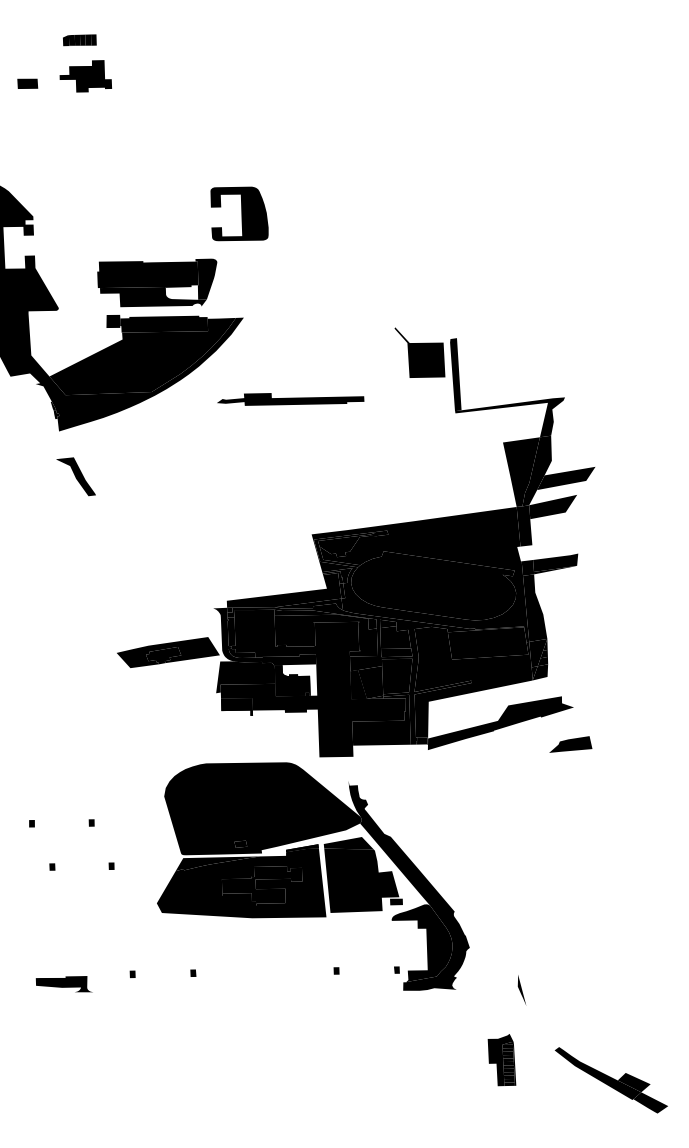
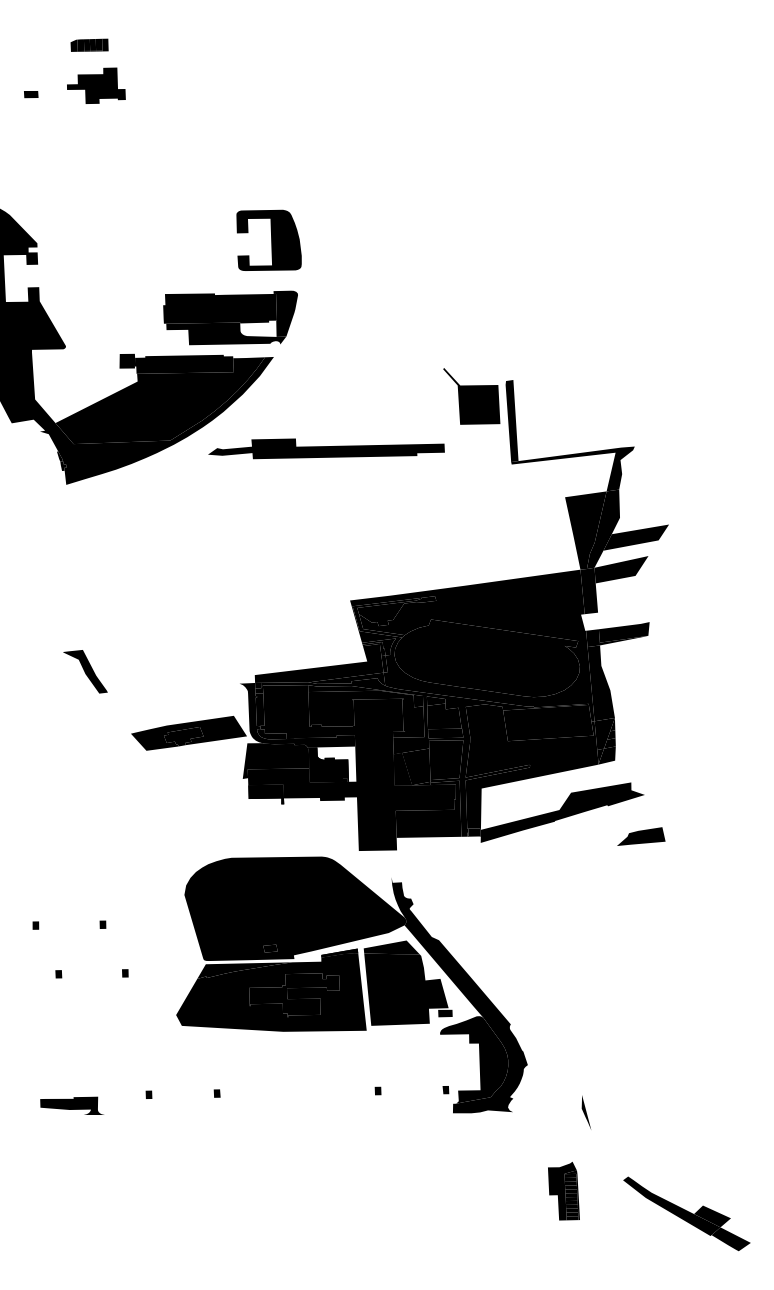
part: (28, 84) -> (31, 94), size x0.62
part: (157, 282) -> (230, 317), moved
part: (290, 399) -> (326, 448), size x1.43
part: (76, 476) -> (85, 671), moved

